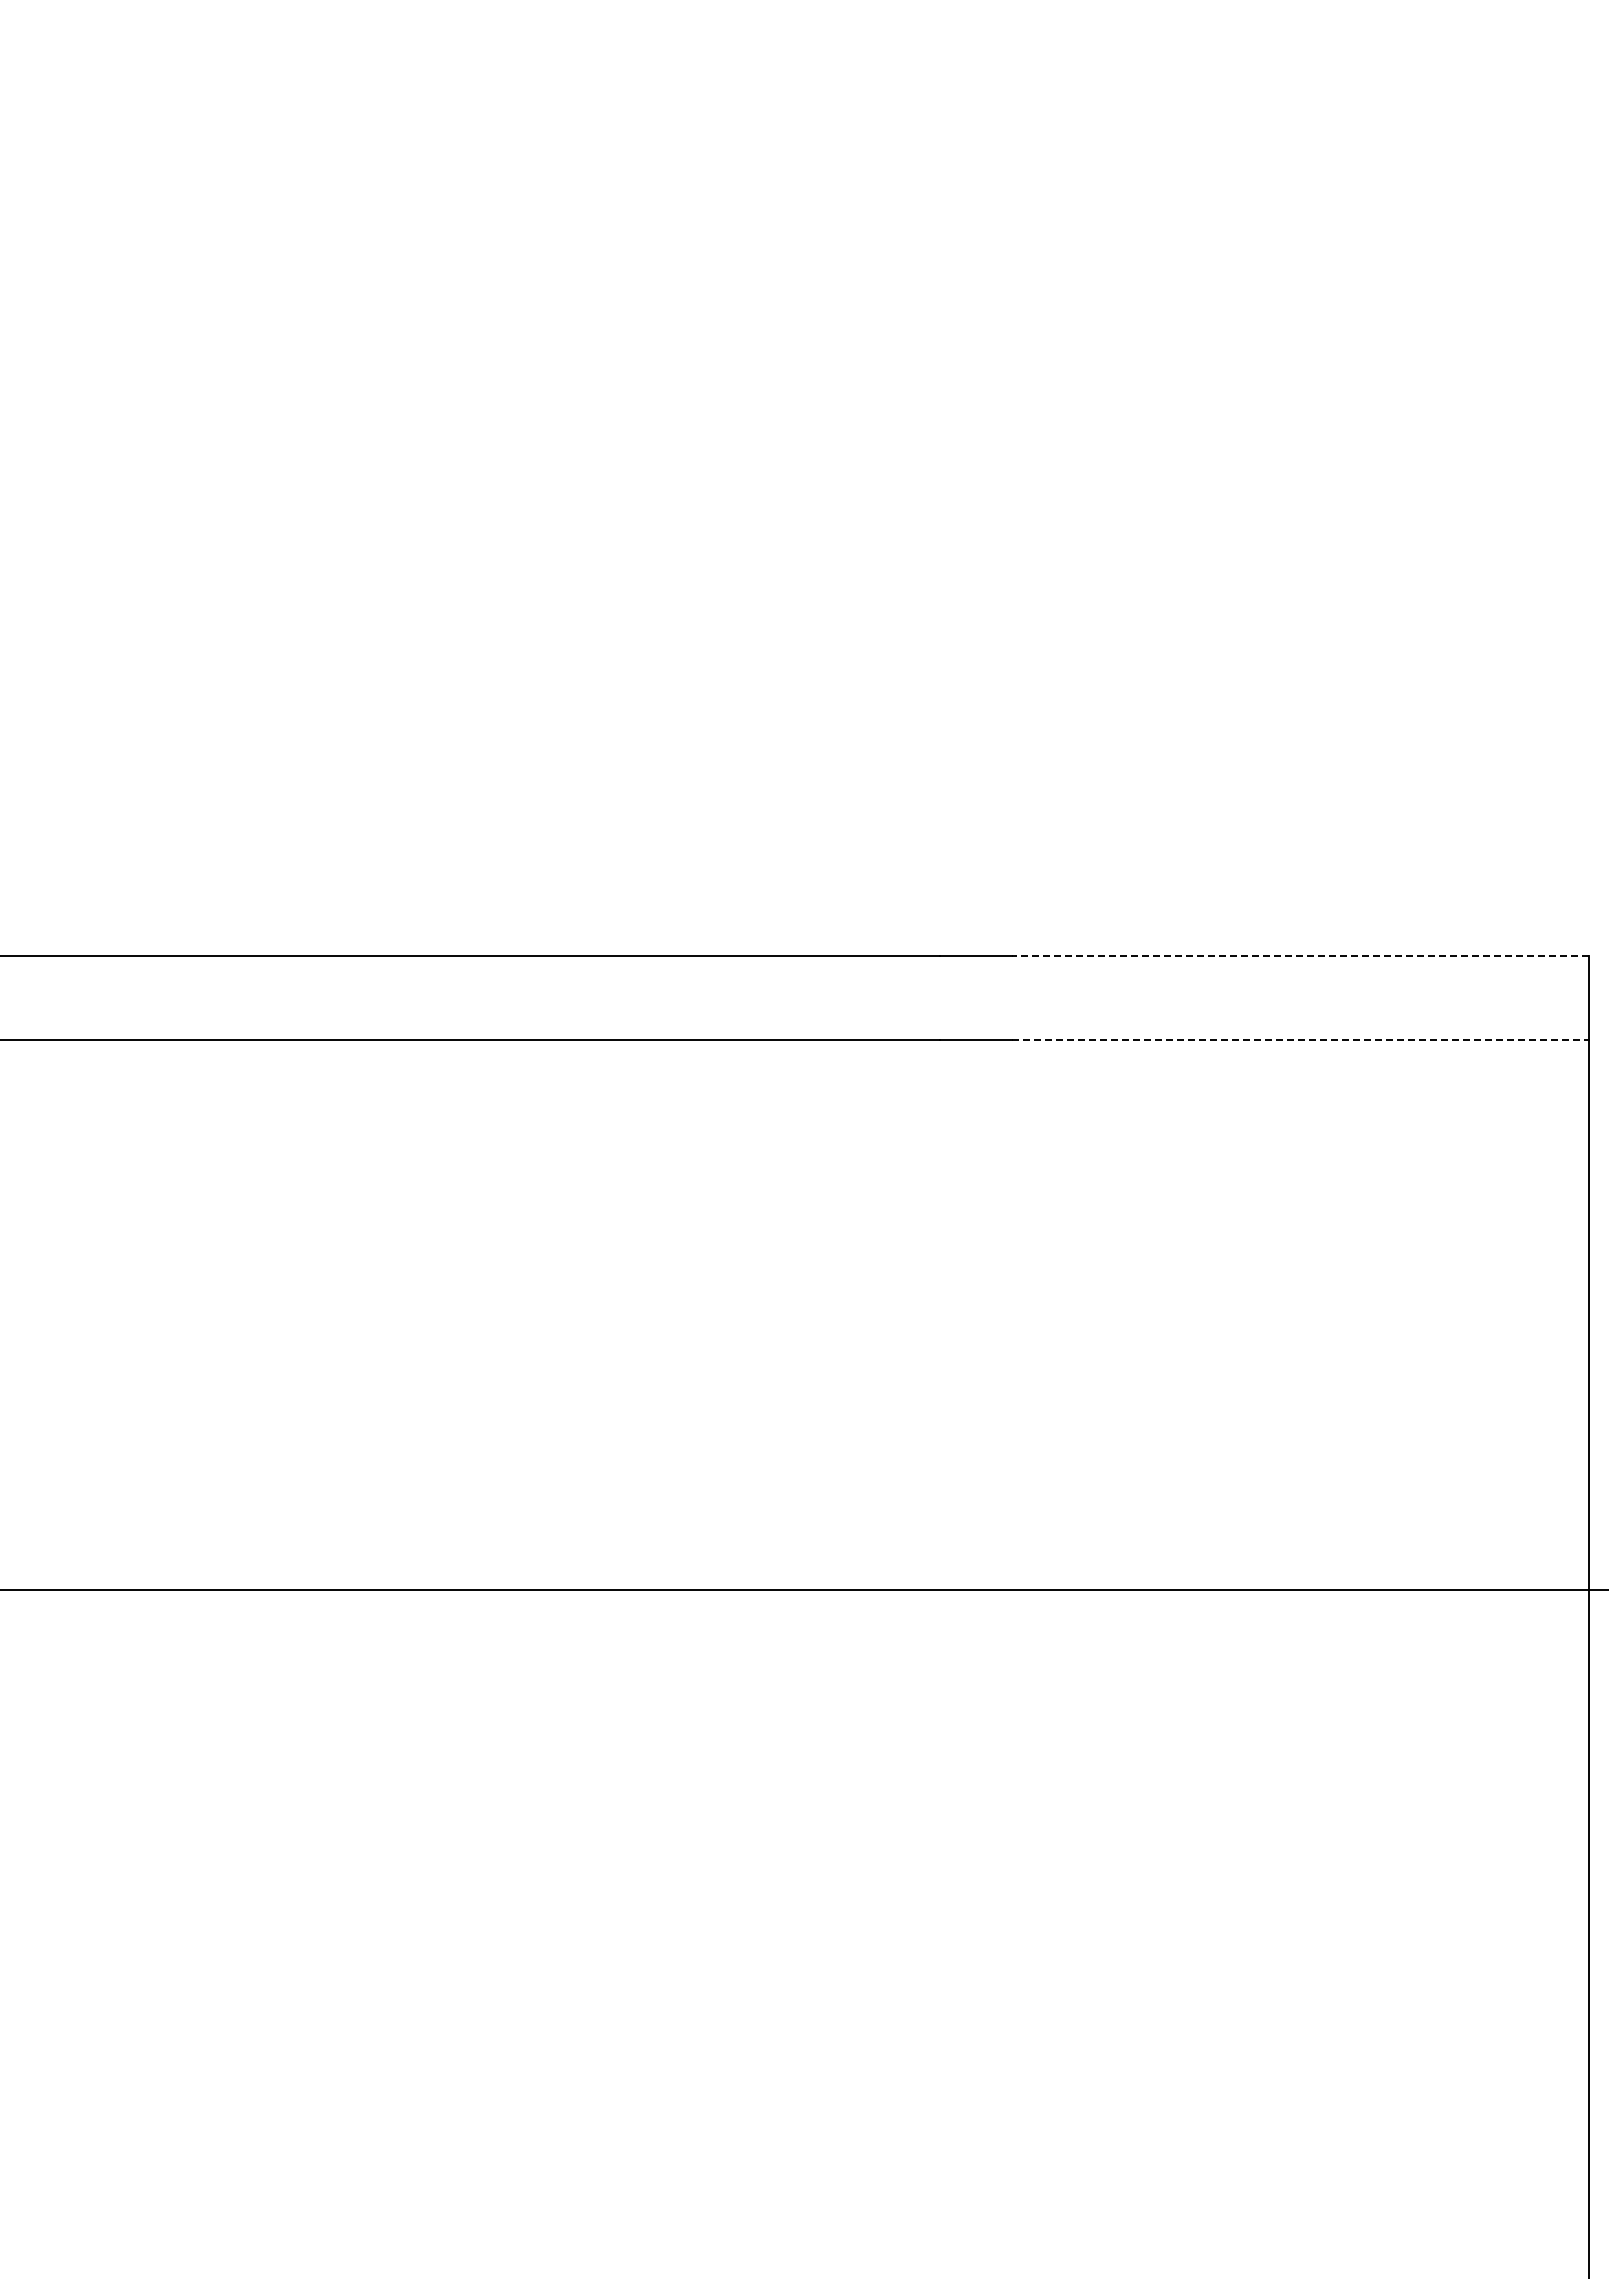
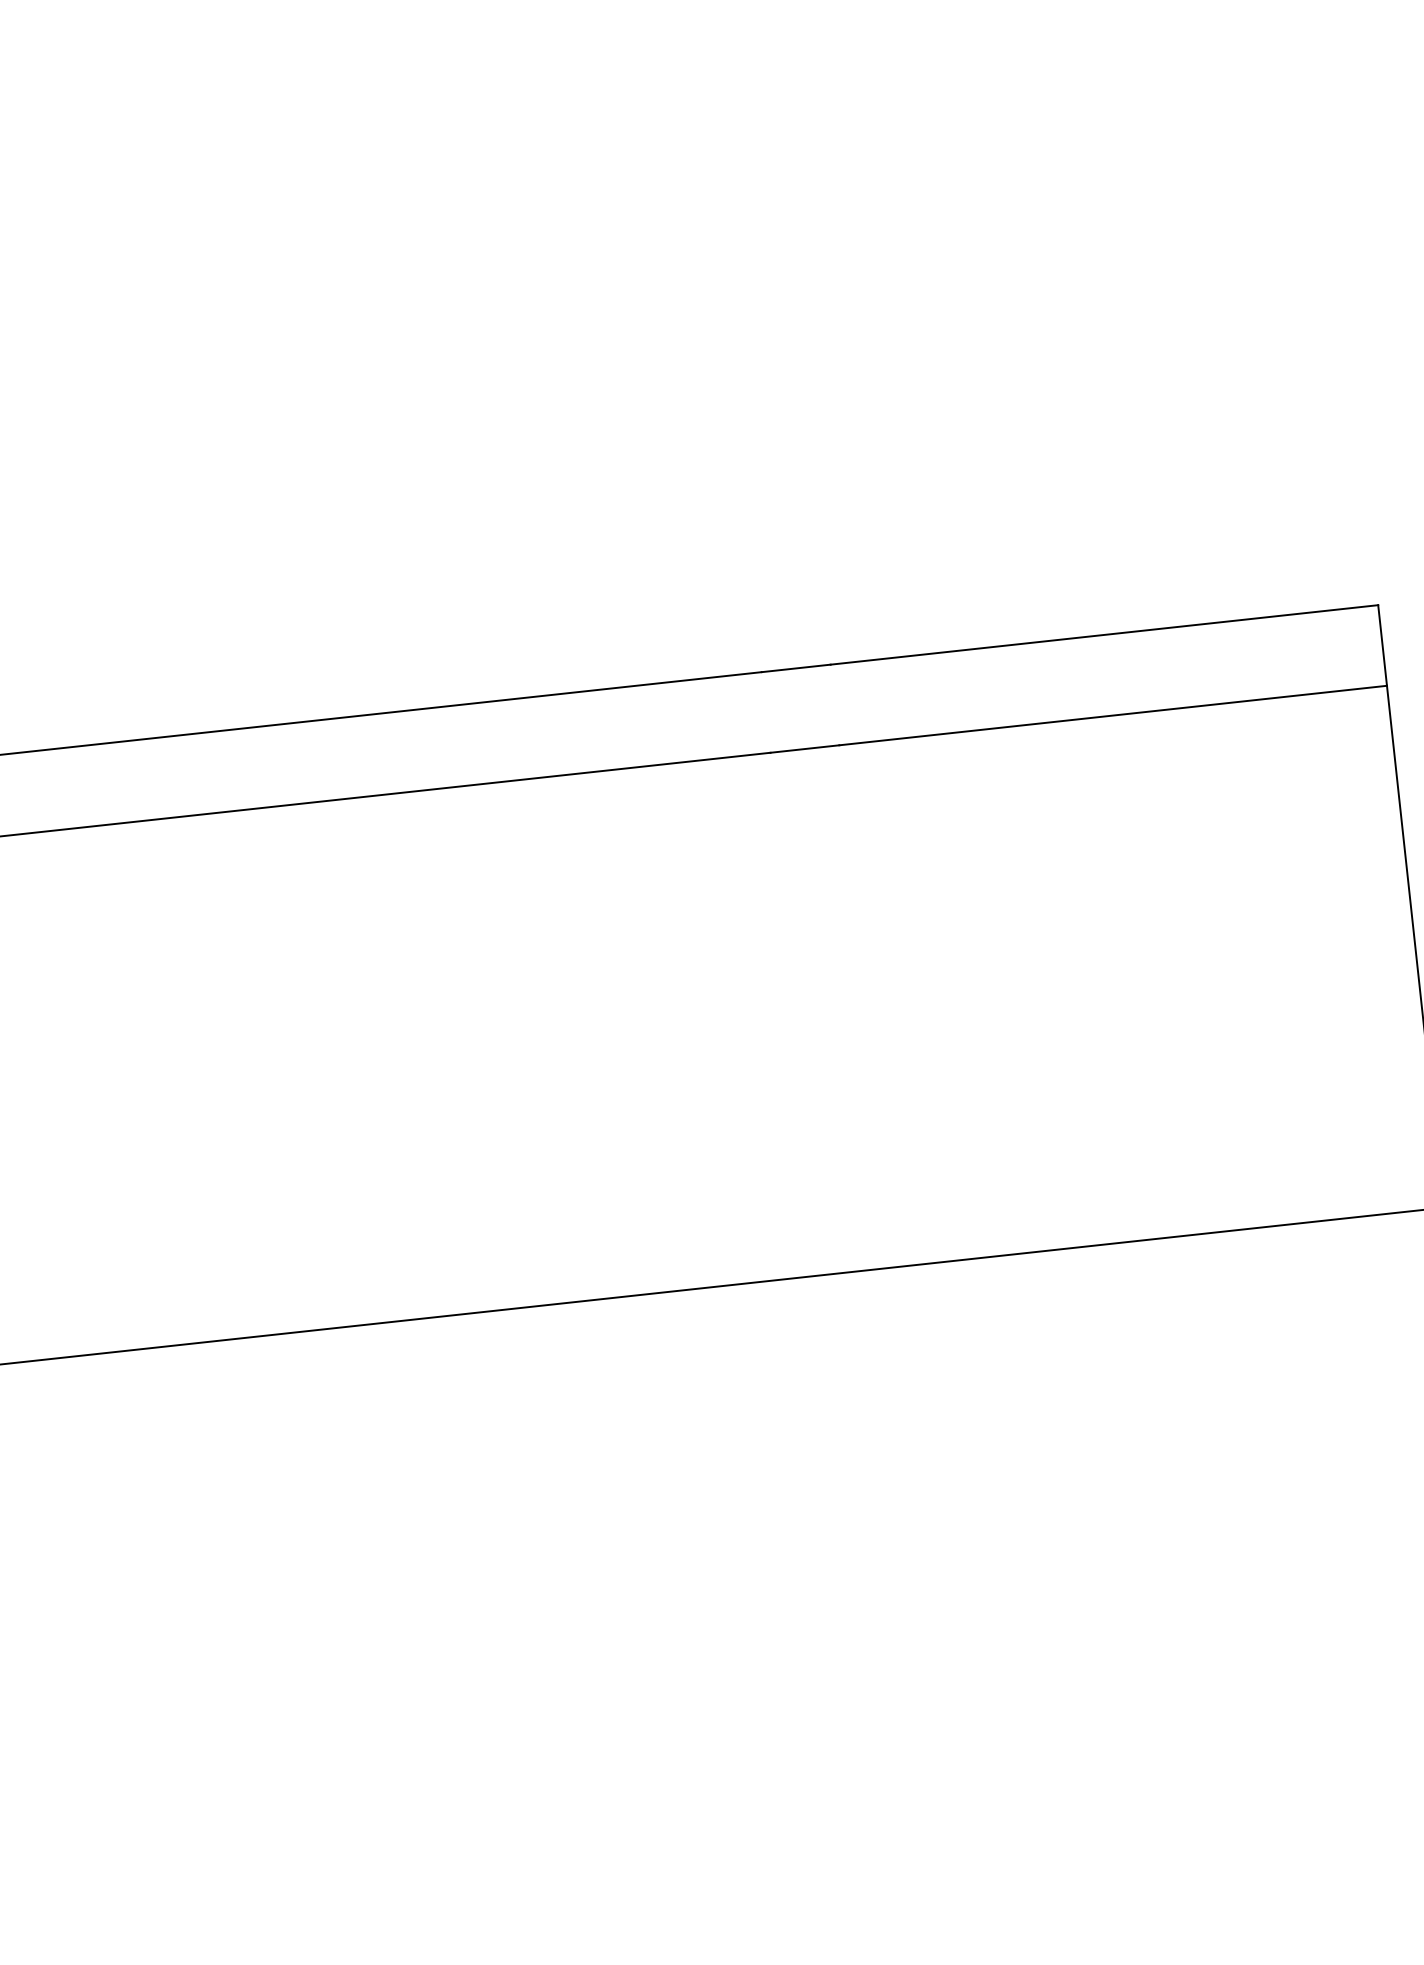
line: (1299, 955) -> (1103, 634), dashed -> solid
line: (1300, 1040) -> (1113, 715), dashed -> solid

